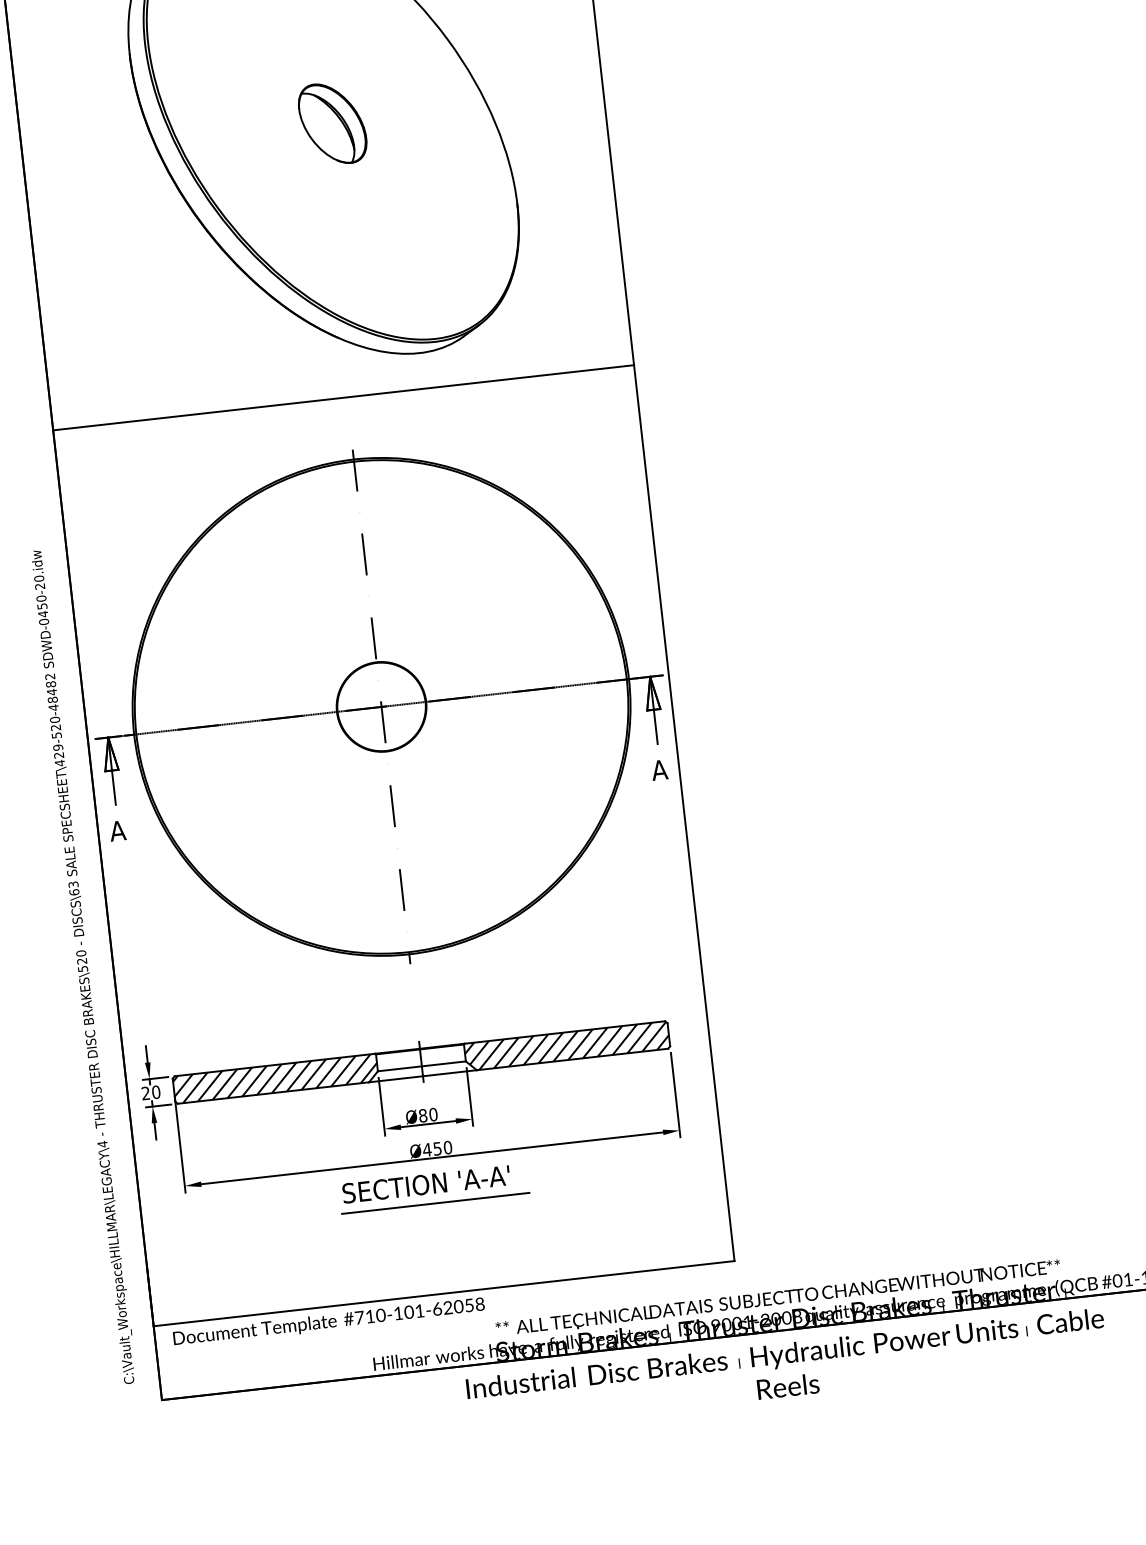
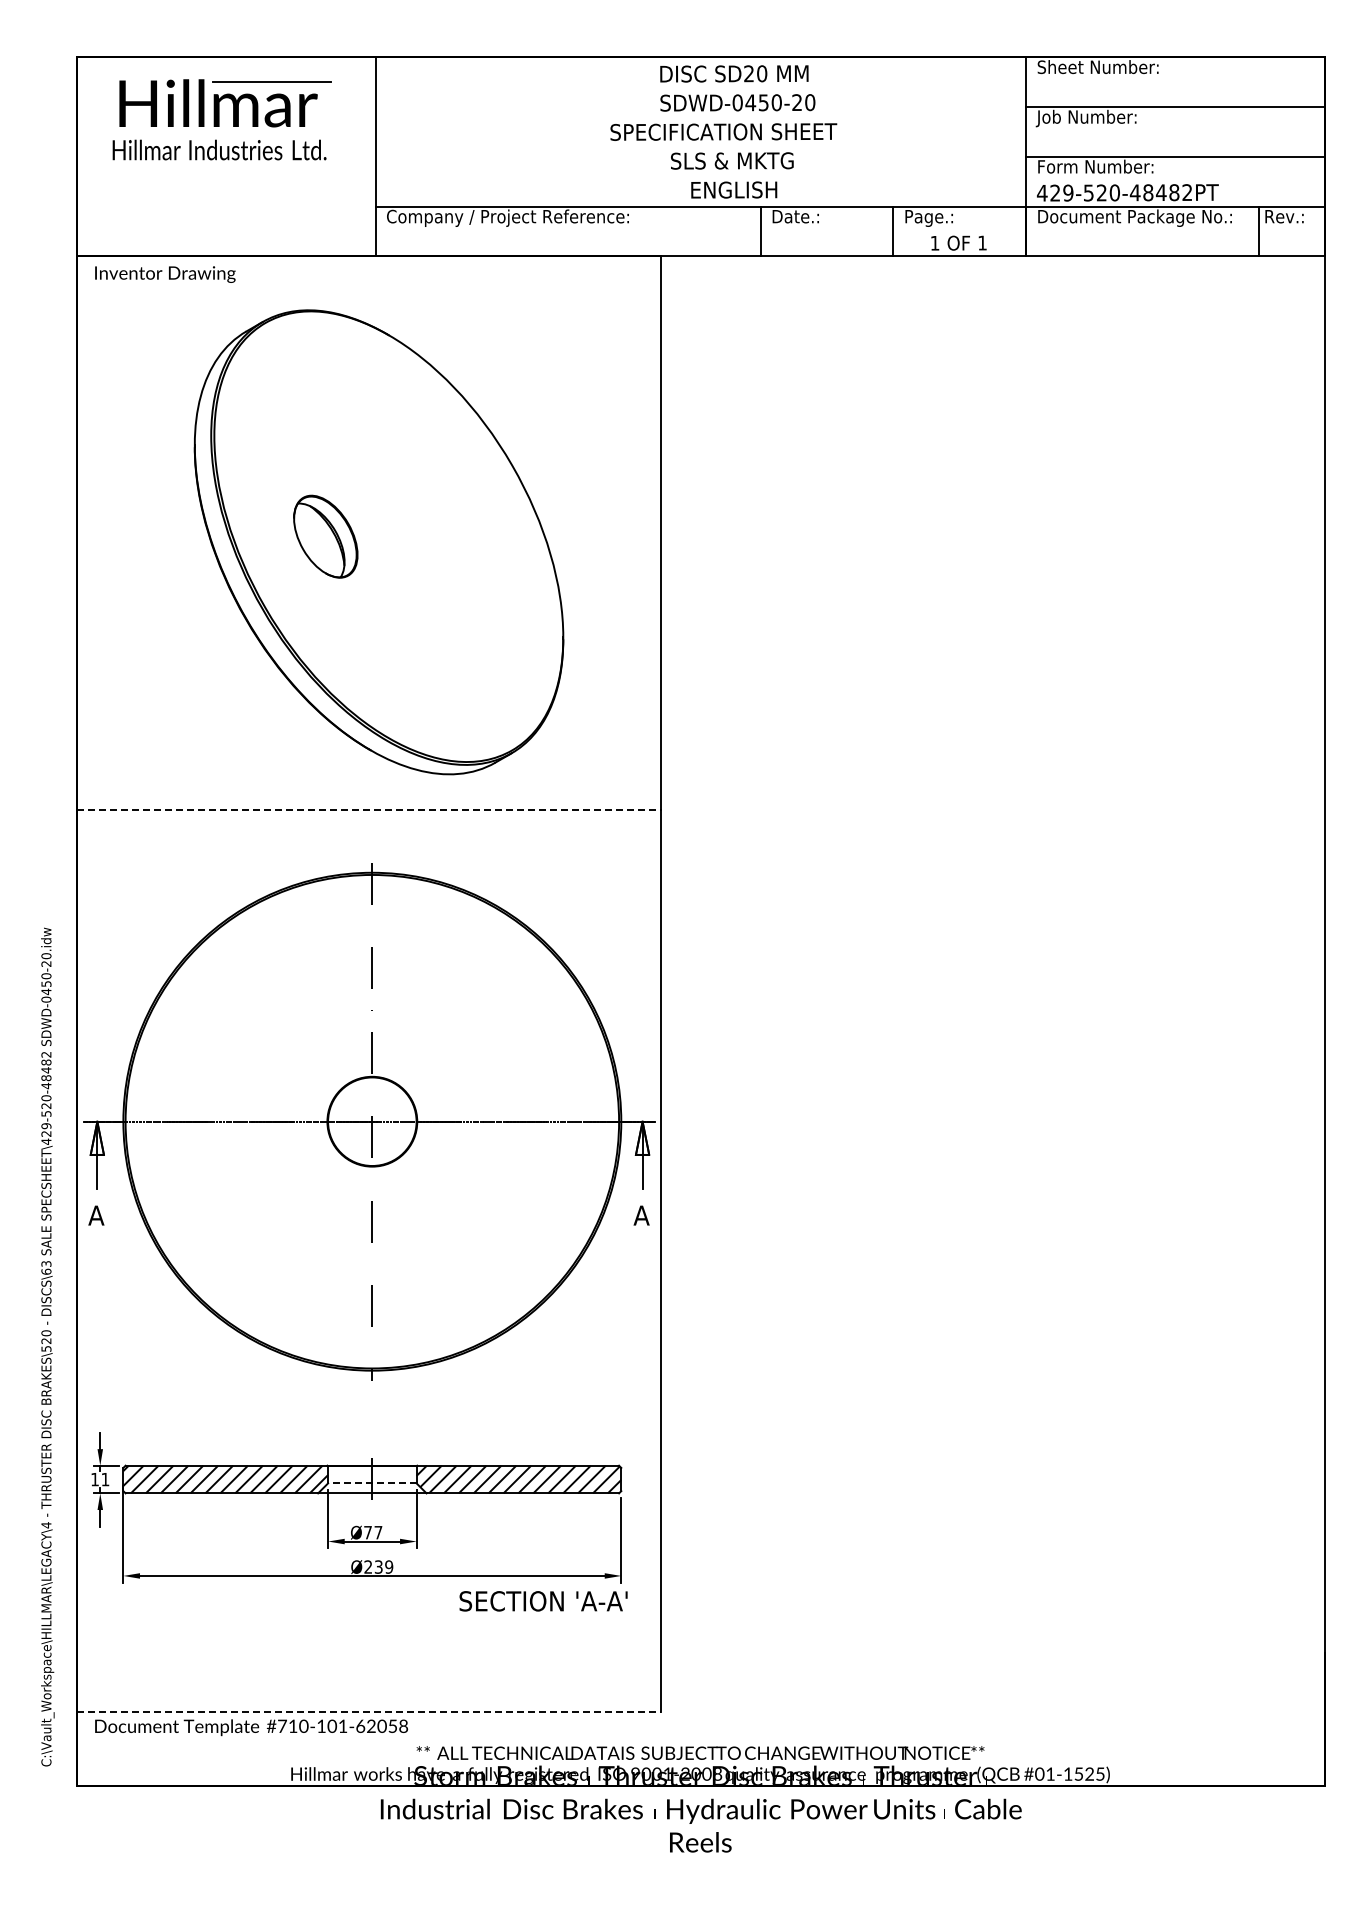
part: (332, 123) -> (325, 536), moved
line: (344, 397) -> (369, 810), solid -> dashed
line: (421, 1066) -> (371, 1483), solid -> dashed
text: (151, 1092) -> (100, 1479), 20 -> 11
text: (428, 1115) -> (373, 1532), Ø80 -> Ø77
text: (437, 1148) -> (378, 1566), Ø450 -> Ø239
text: (426, 1184) -> (543, 1601), moved
line: (435, 1203) -> (370, 1621), removed
line: (444, 1293) -> (369, 1711), solid -> dashed

